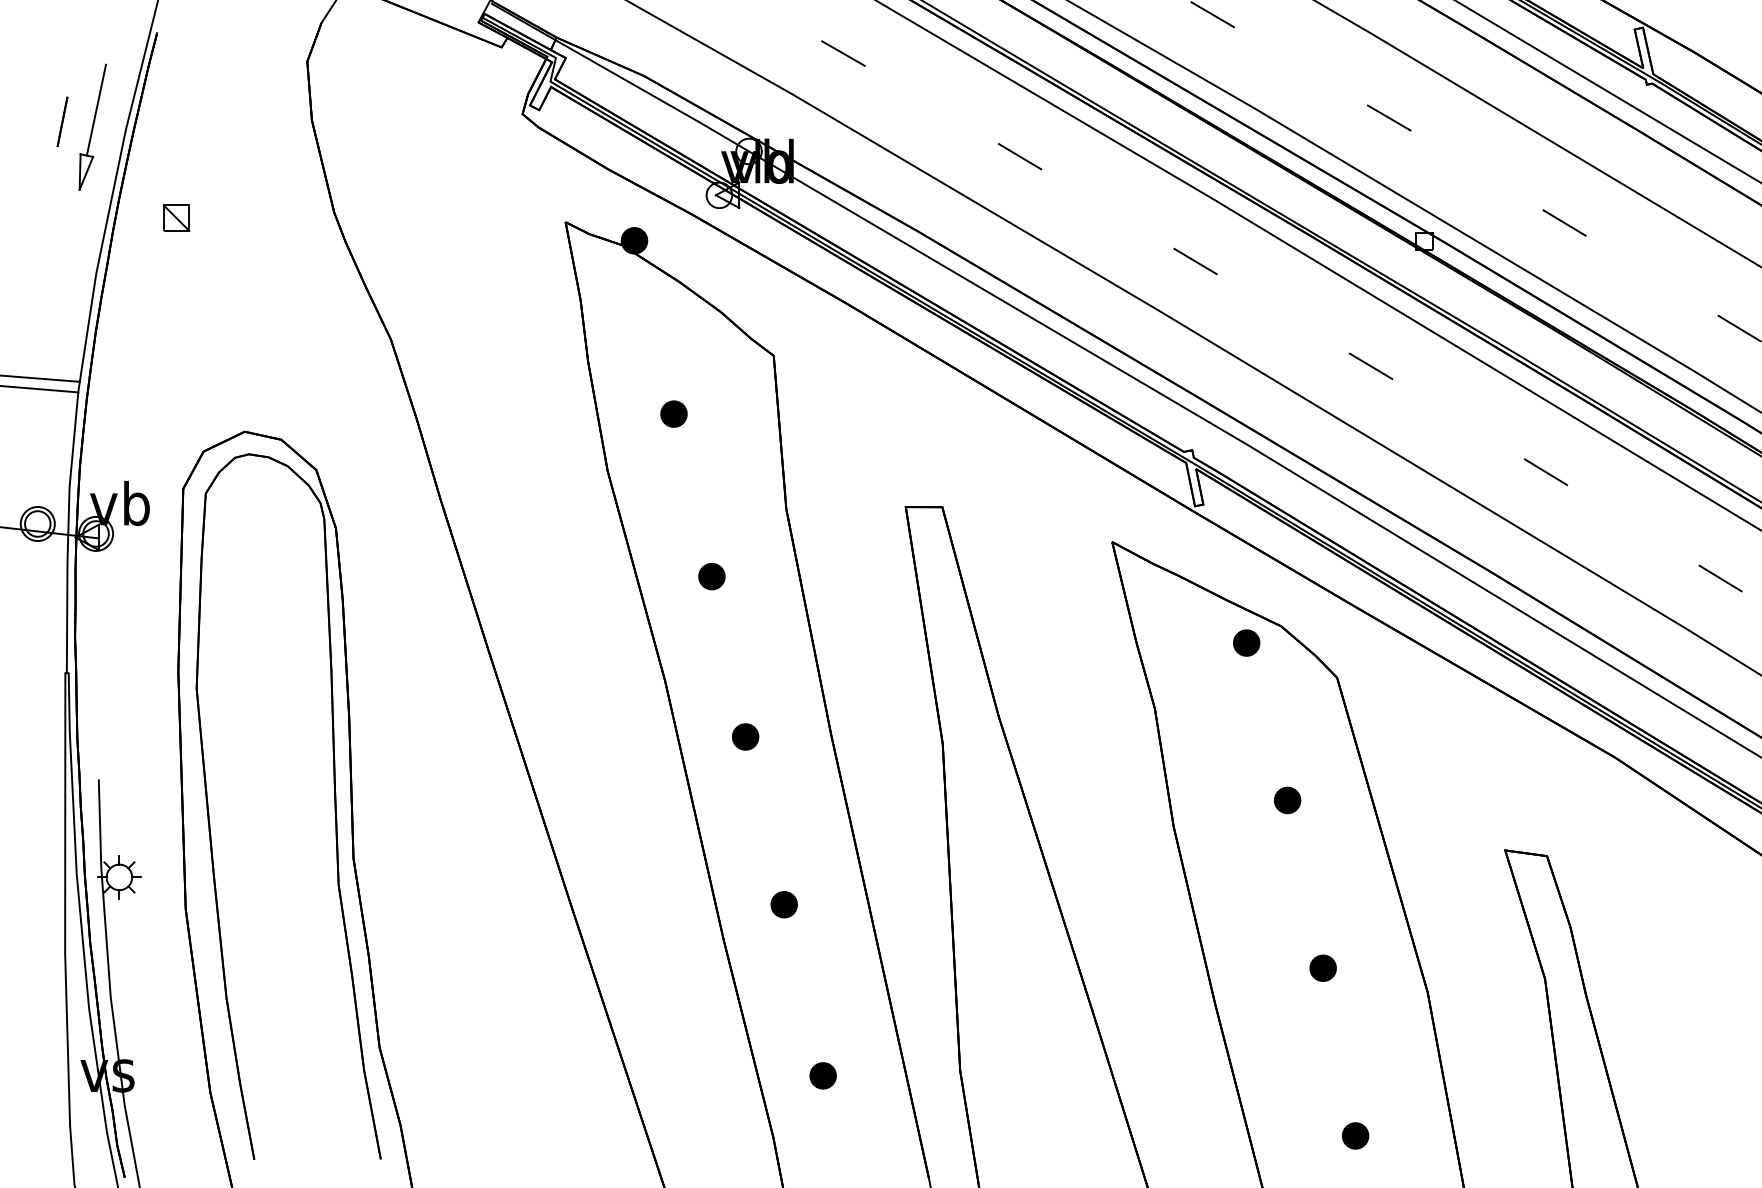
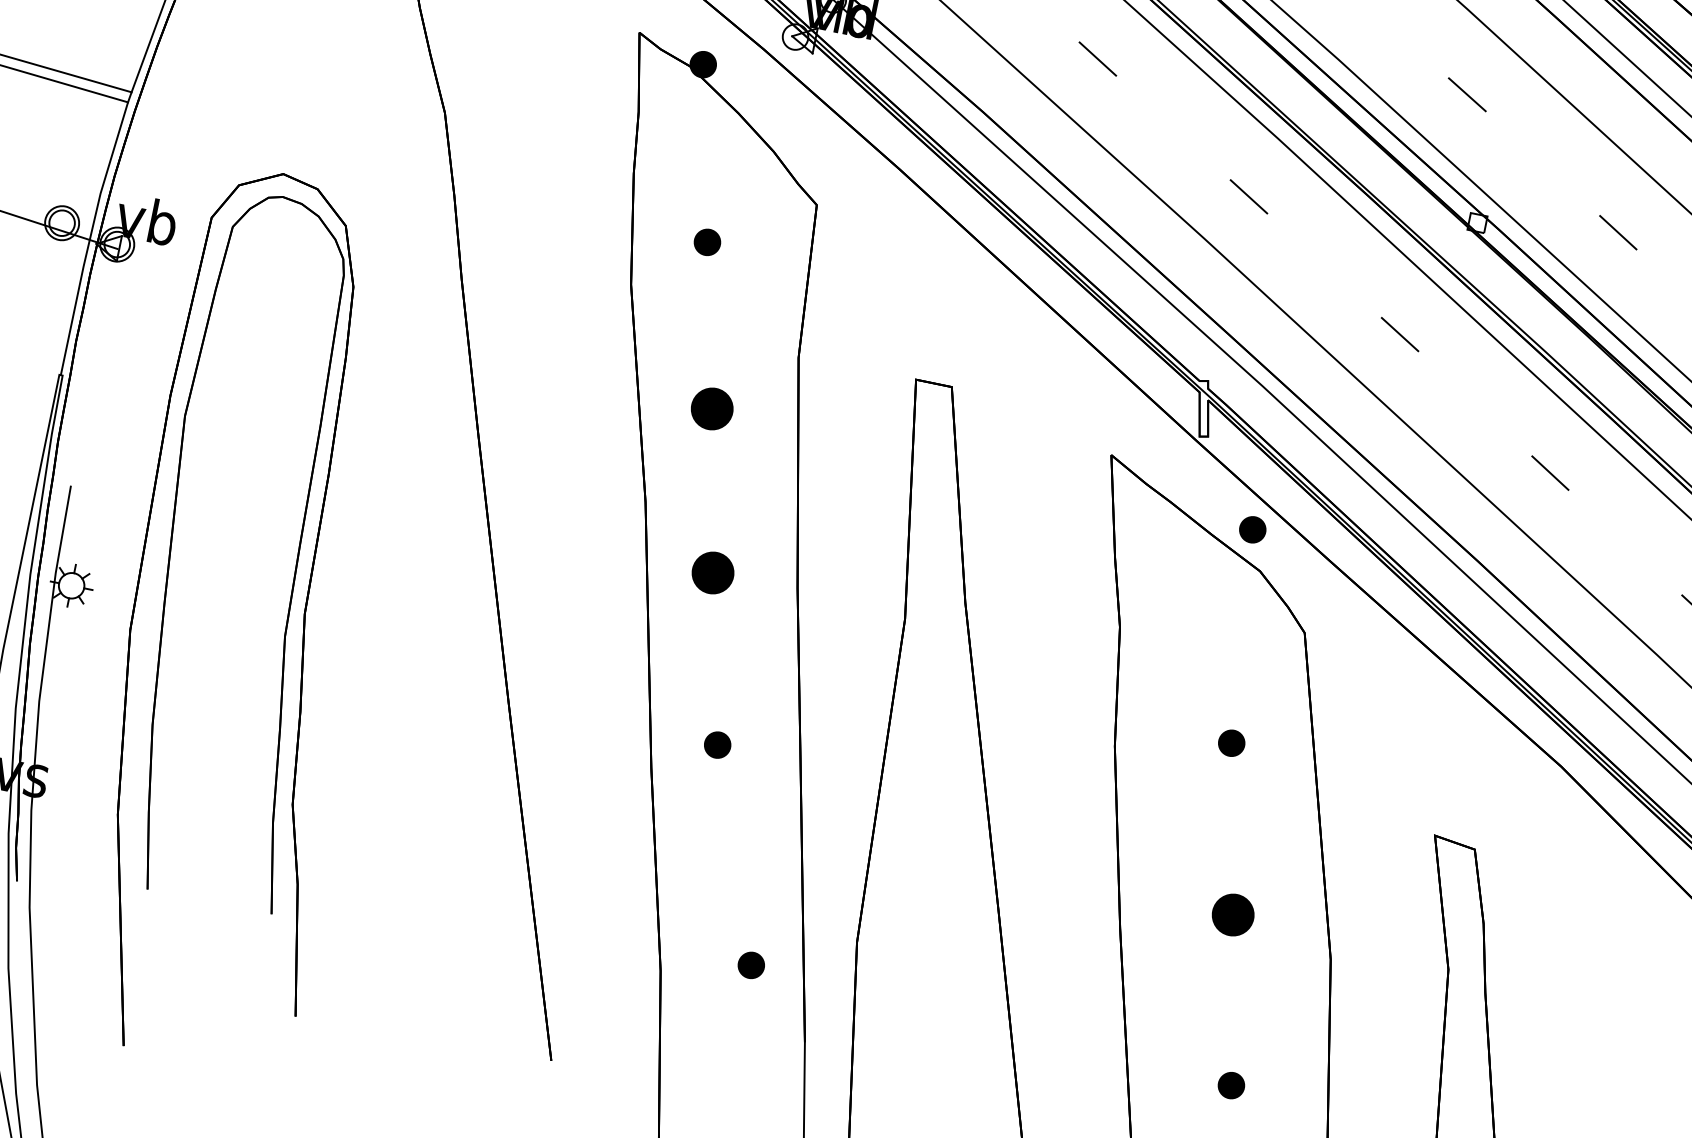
part: (711, 576) -> (711, 408), size x1.6
part: (1246, 642) -> (1252, 529), moved
part: (745, 736) -> (713, 572), size x1.6
part: (1322, 967) -> (1232, 913), size x1.6
part: (822, 1075) -> (750, 964), moved

